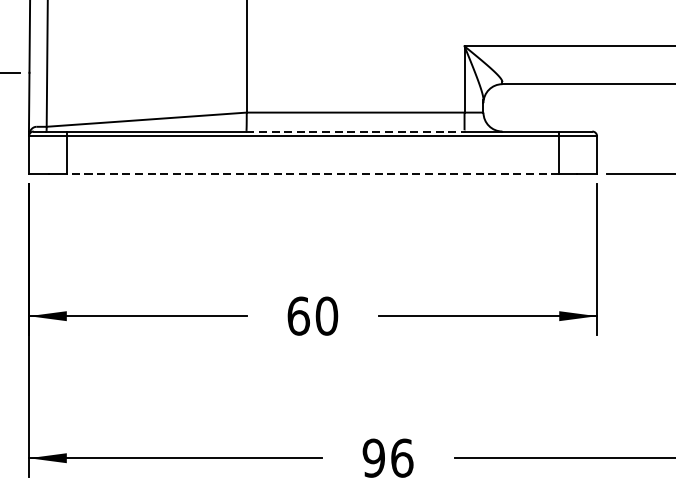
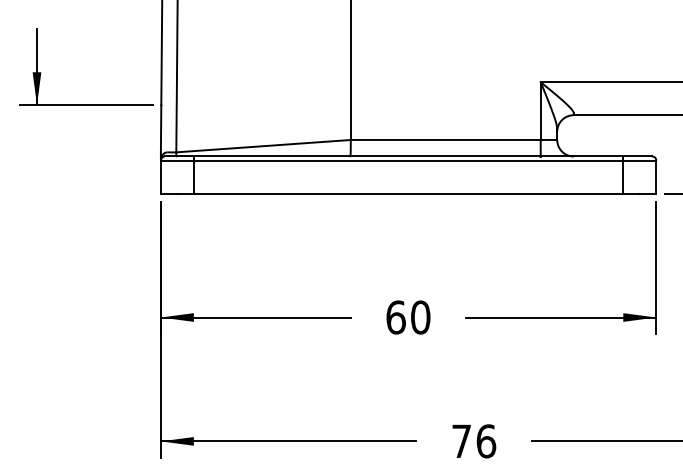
line: (356, 131) -> (446, 156), dashed -> solid
line: (312, 173) -> (408, 193), dashed -> solid
text: (373, 458) -> (461, 441), 96 -> 76

